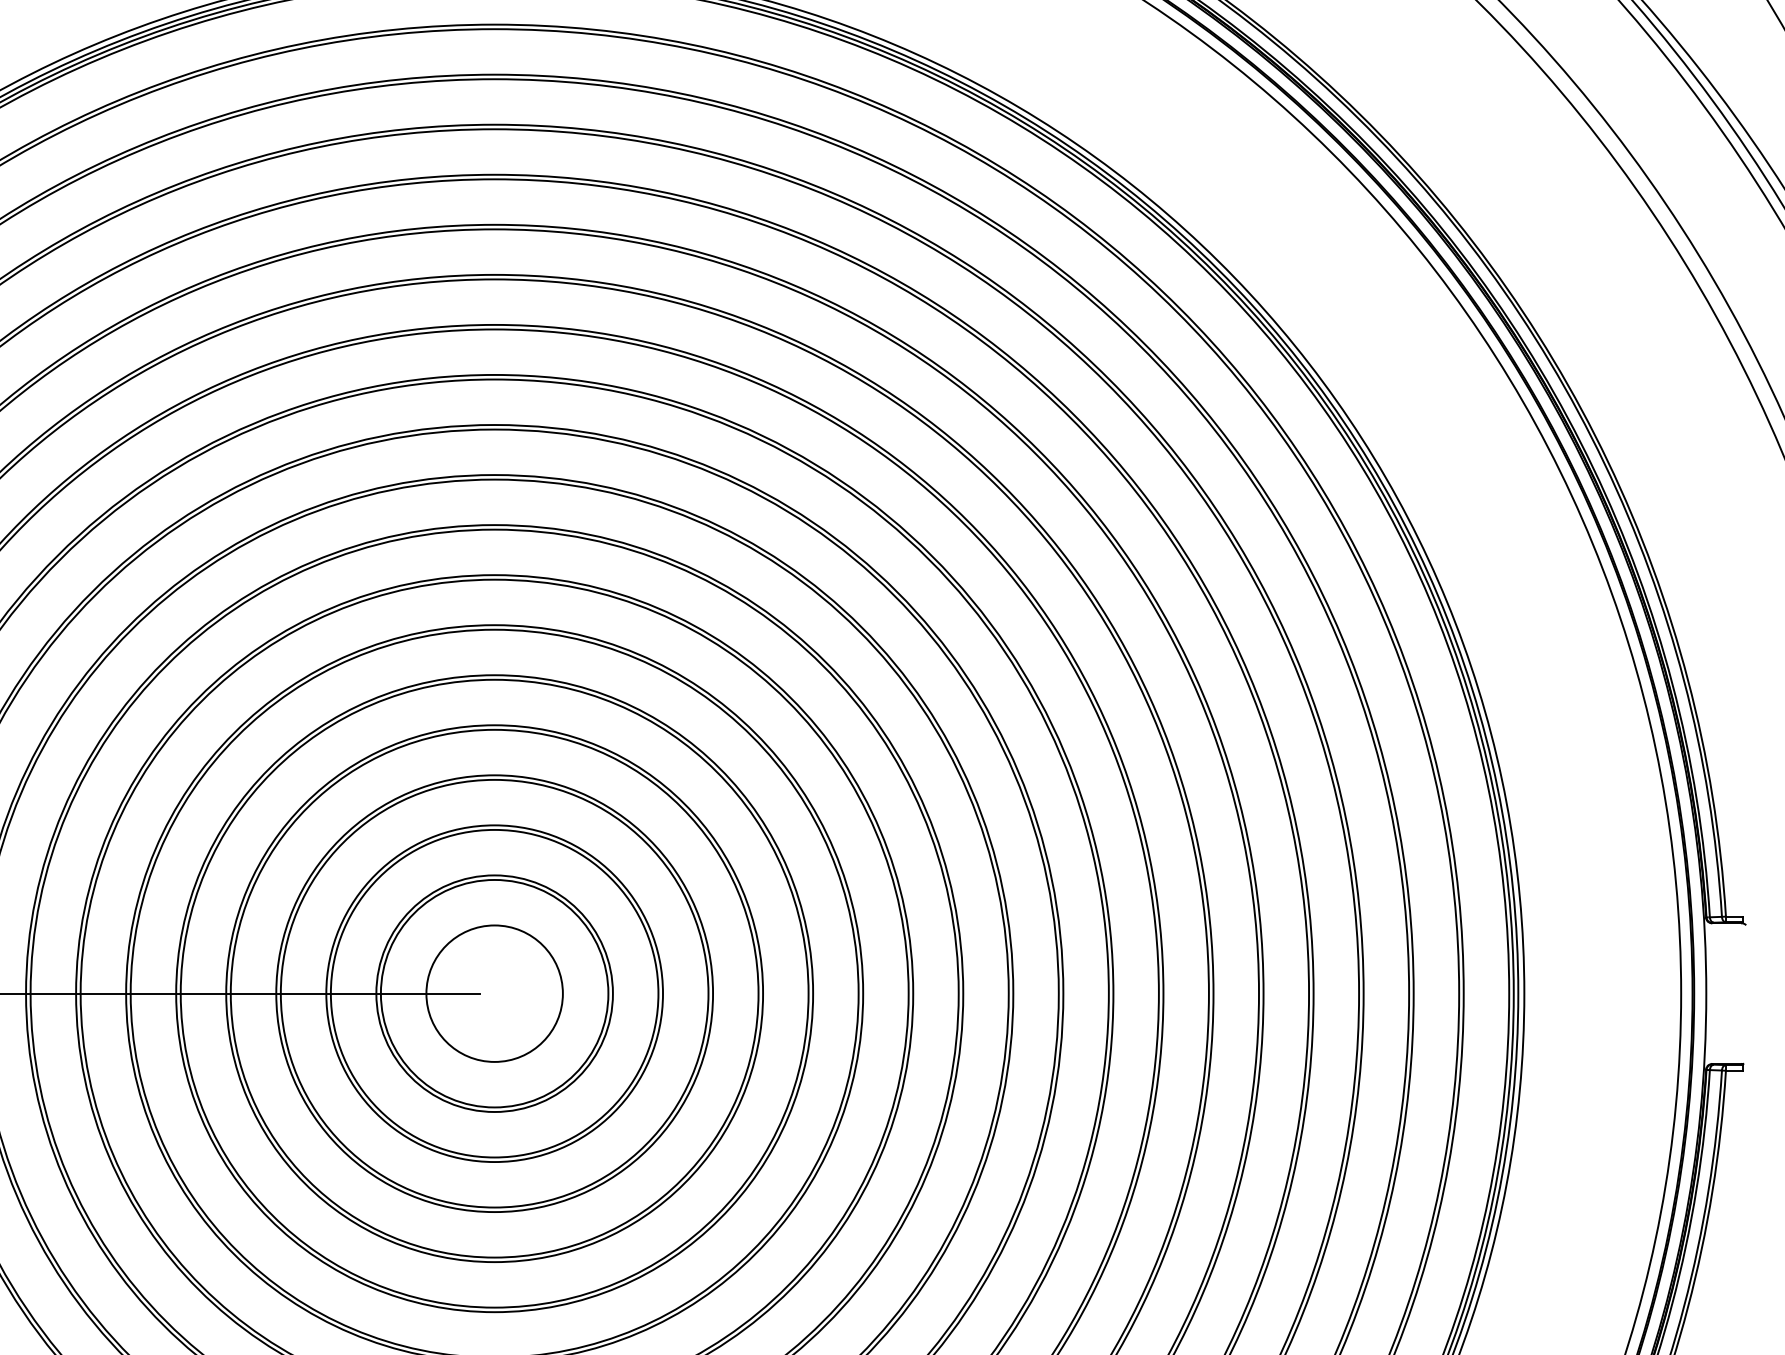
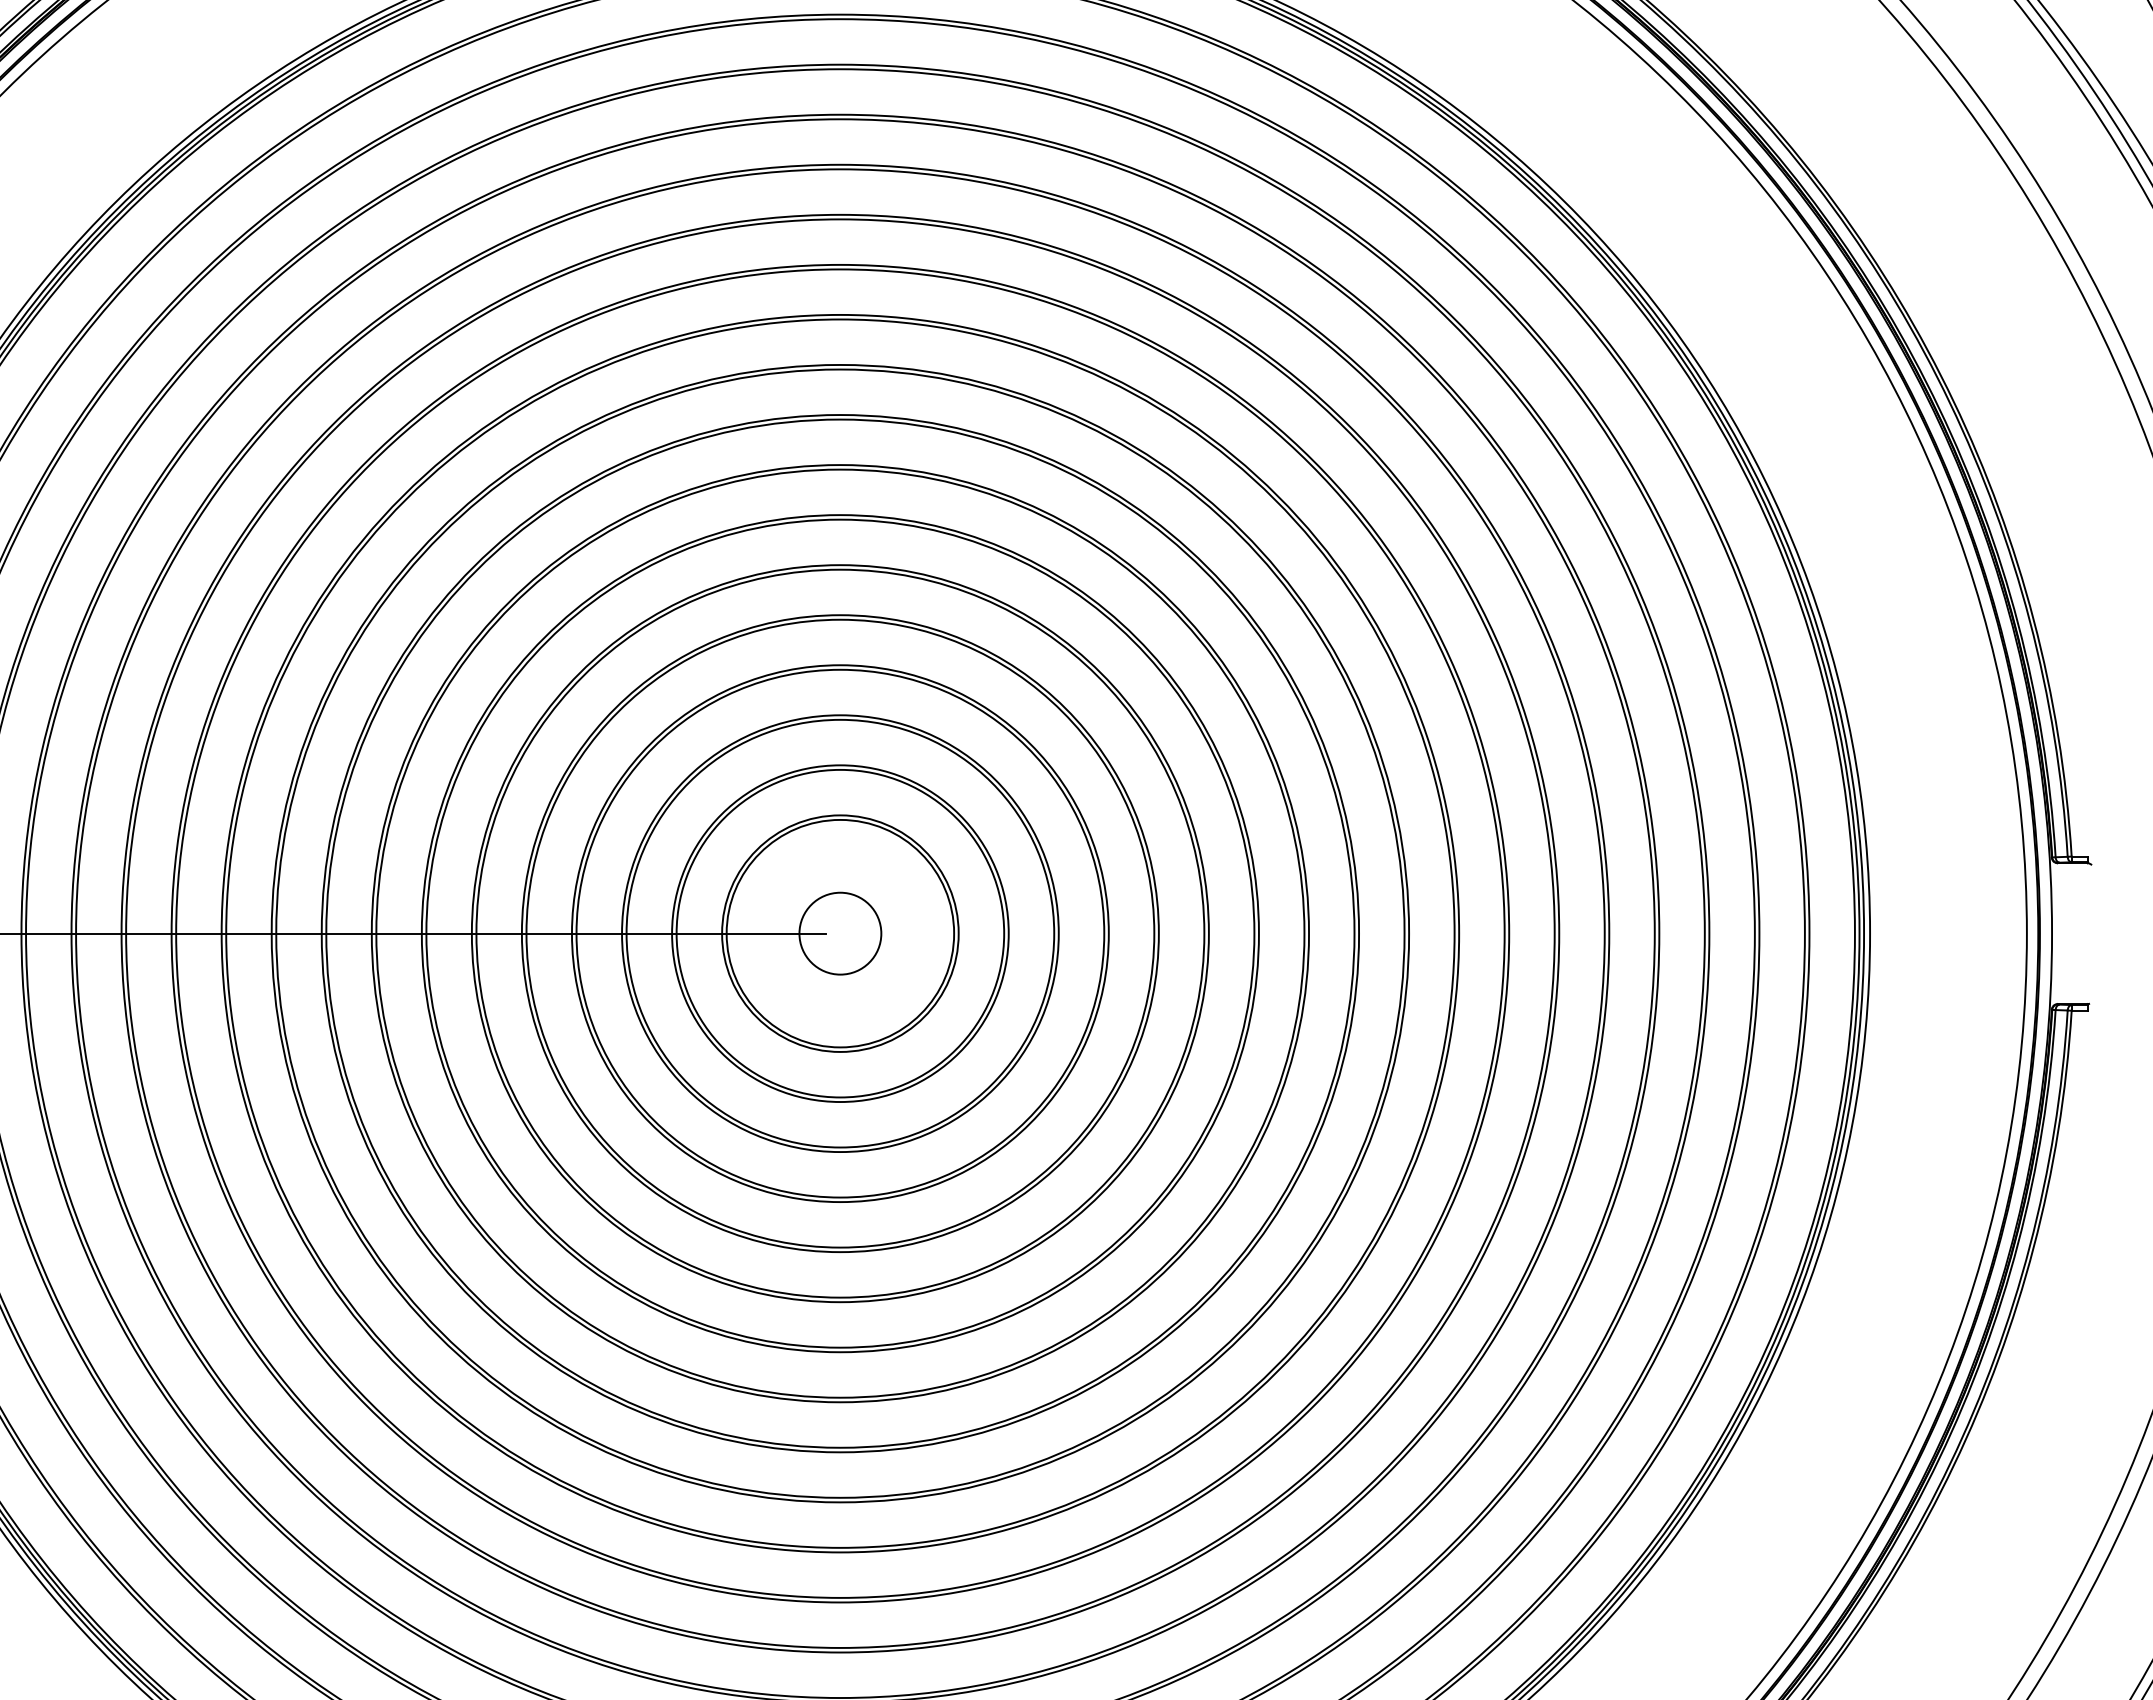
circle: (494, 993) -> (840, 933), size x0.6

